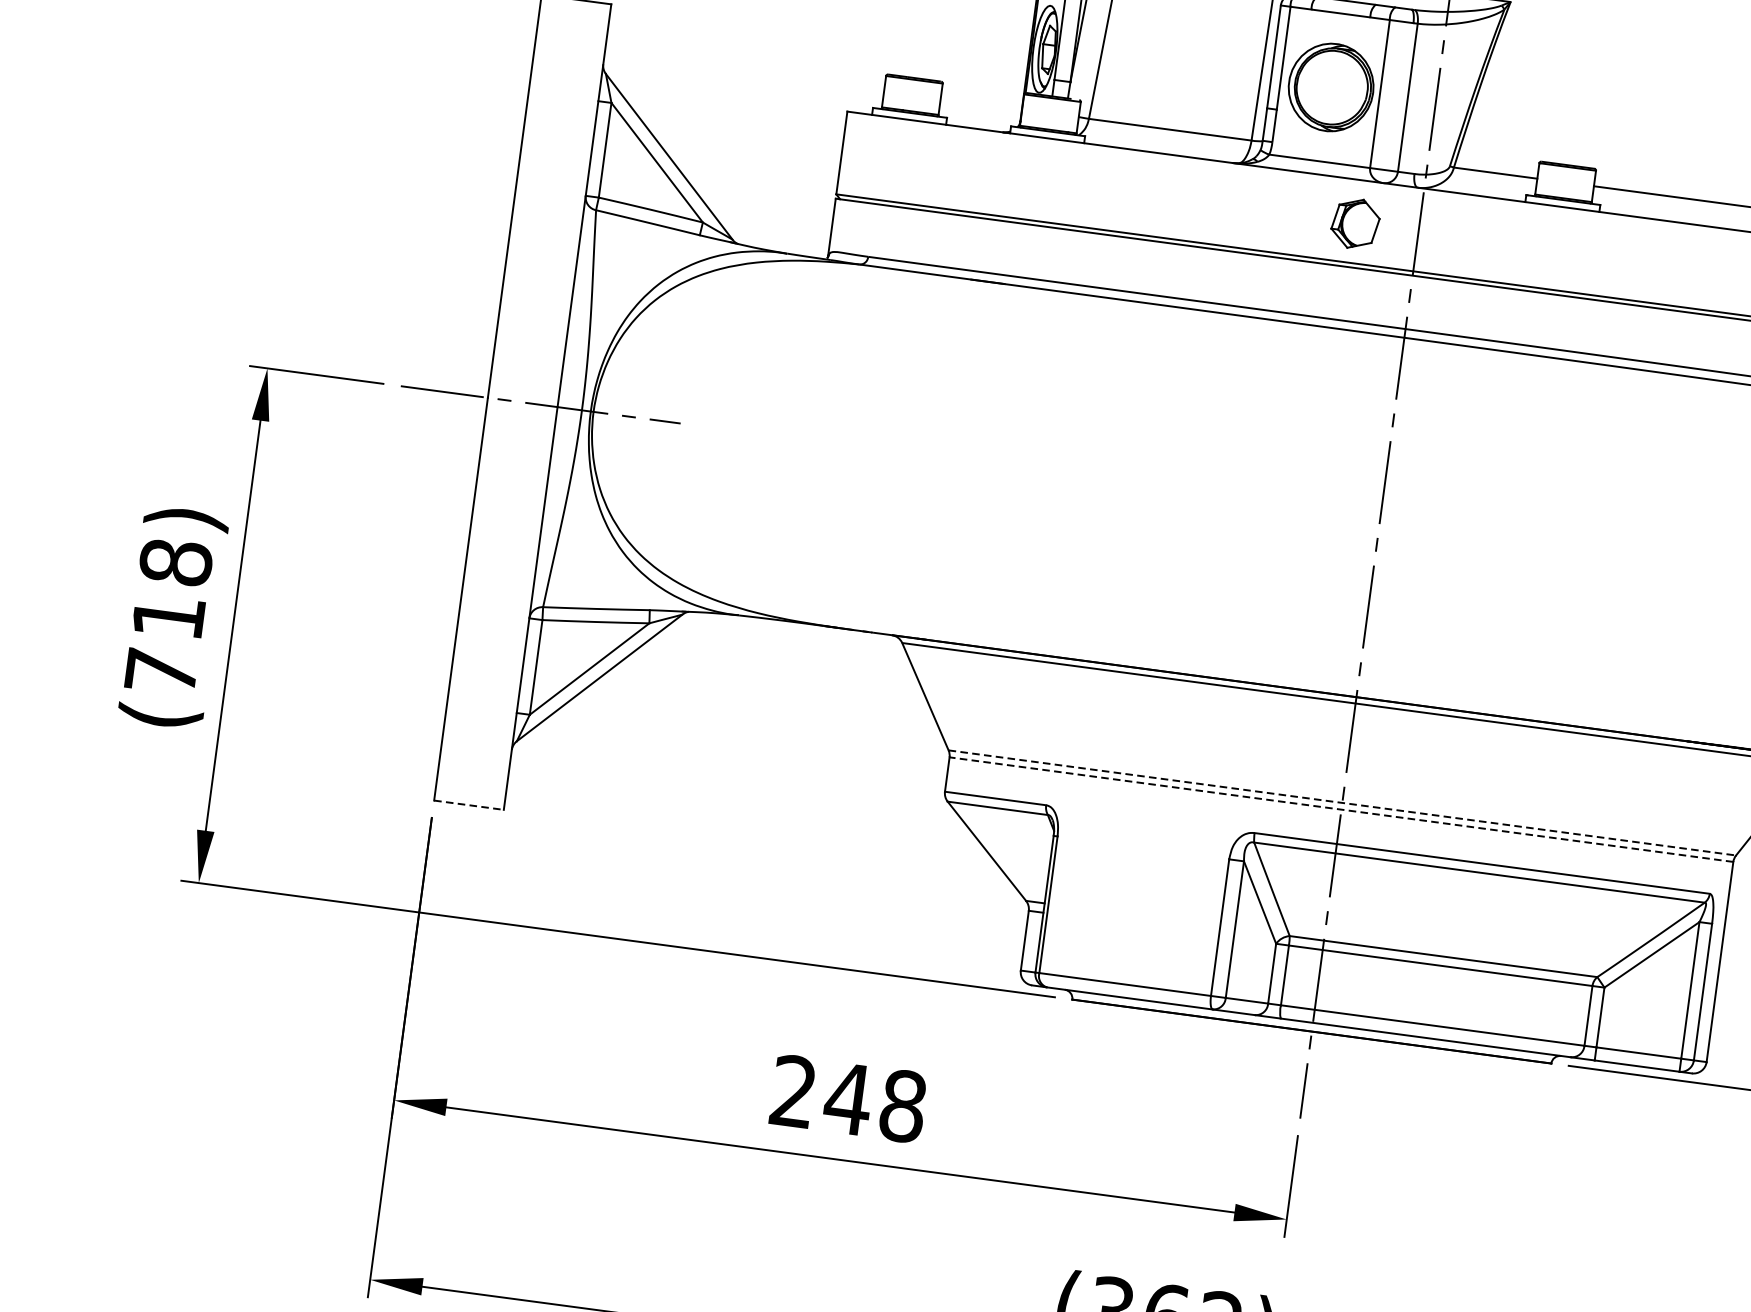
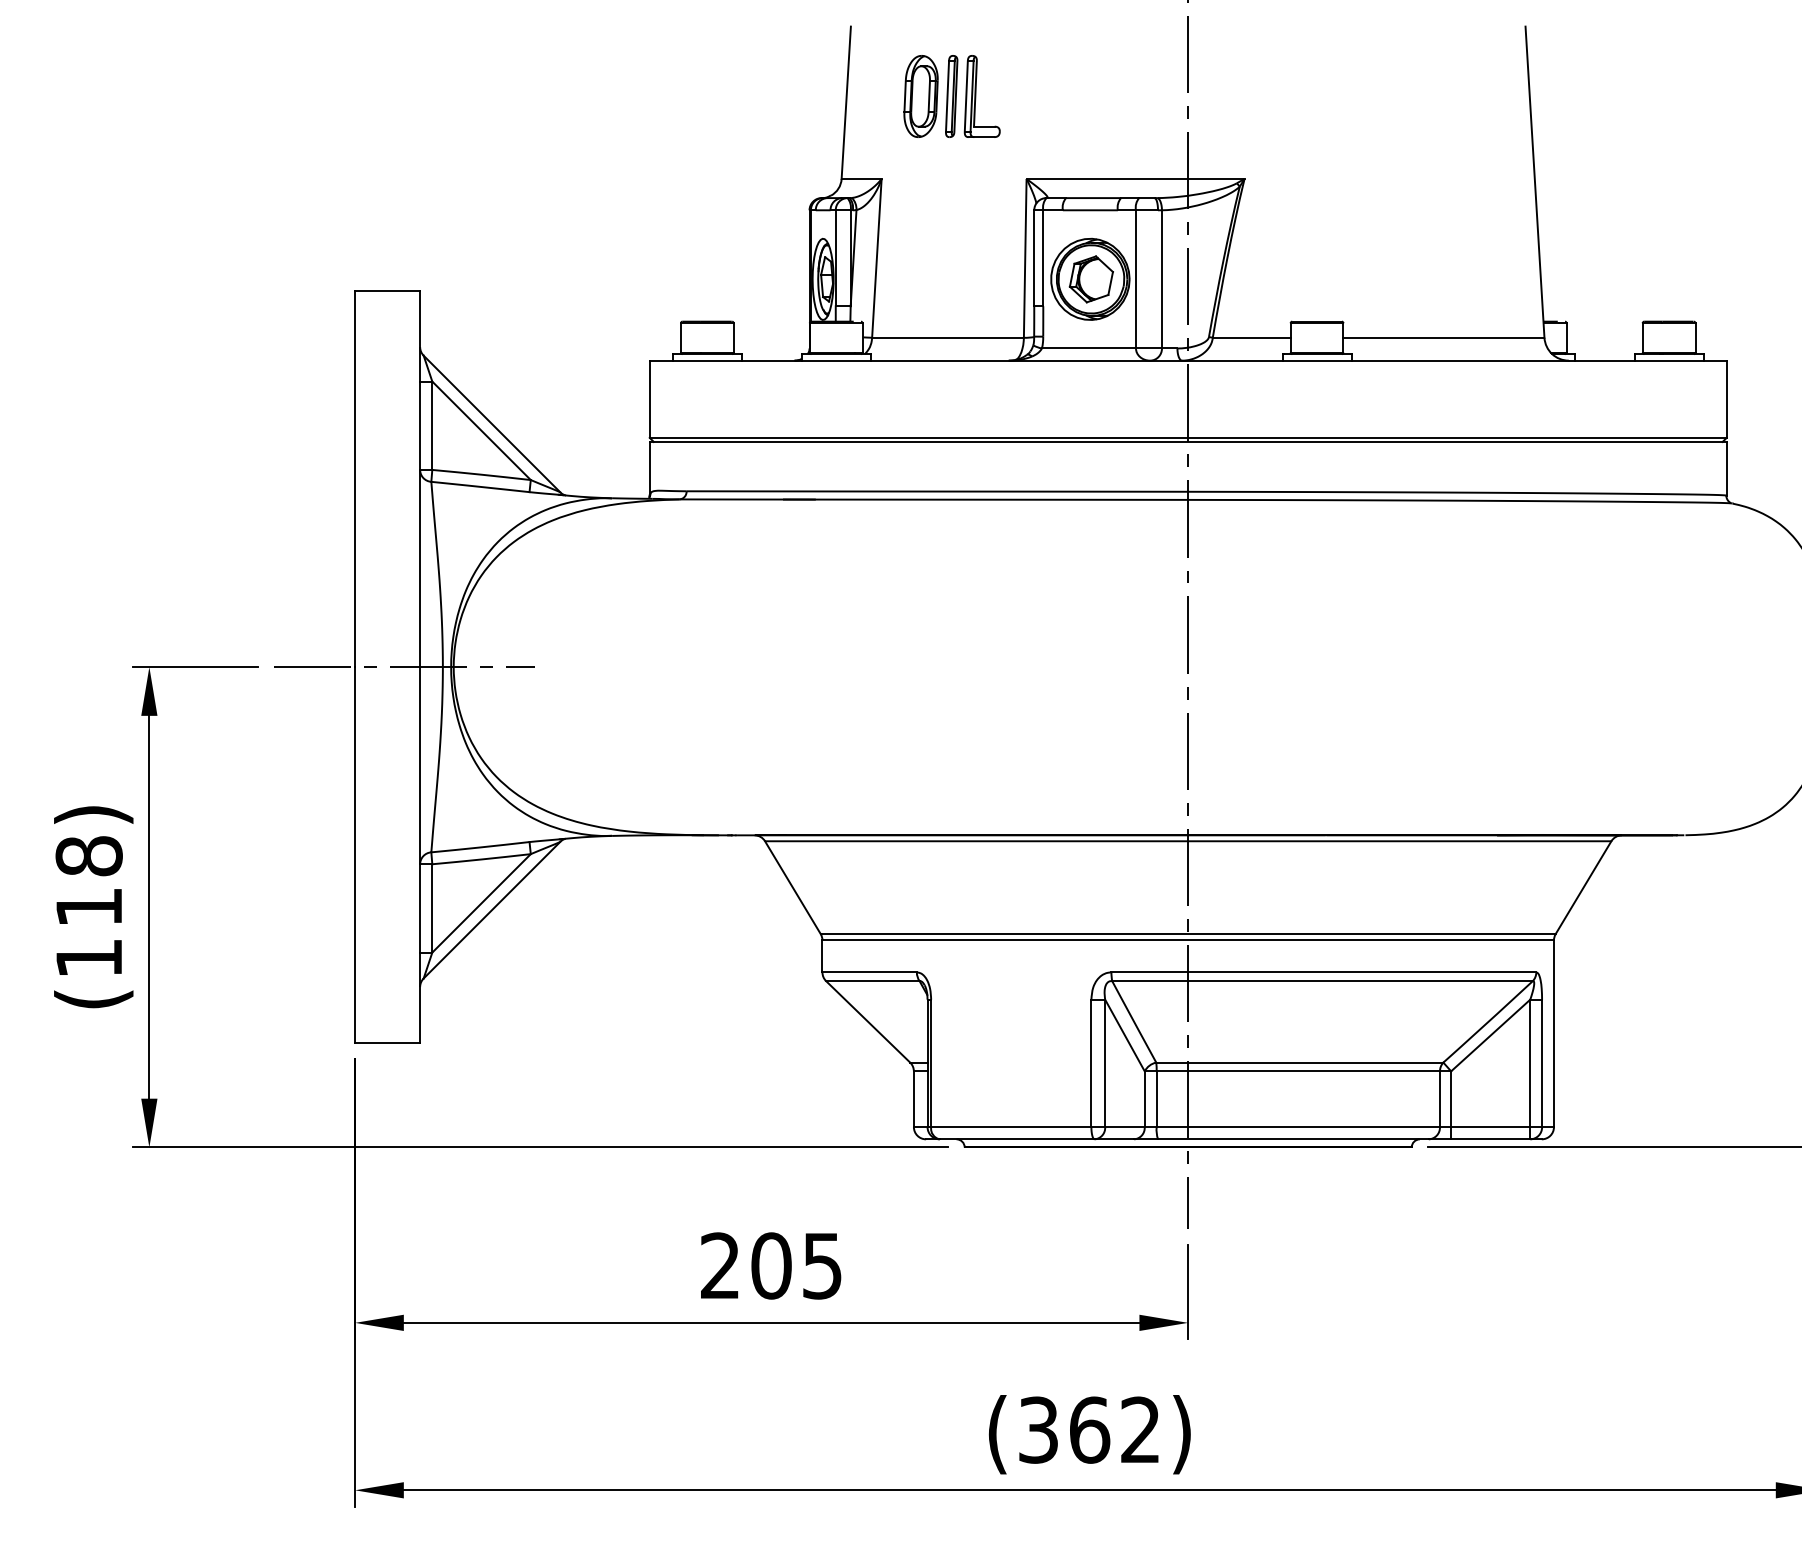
part: (1354, 223) -> (1090, 279), moved
text: (160, 671) -> (88, 958), (718) -> (118)
line: (1342, 803) -> (1188, 934), dashed -> solid
line: (468, 805) -> (387, 1043), dashed -> solid
line: (1341, 809) -> (1188, 940), dashed -> solid
text: (875, 1102) -> (796, 1265), 248 -> 205

